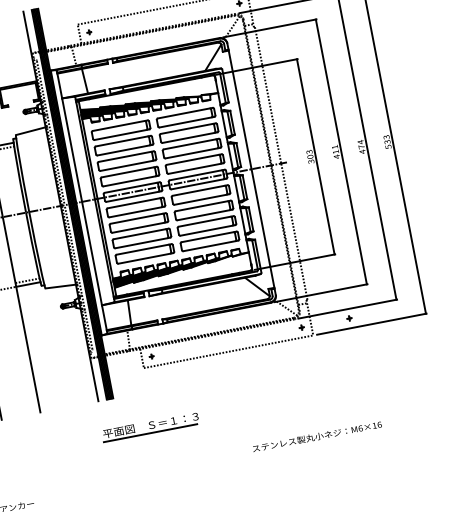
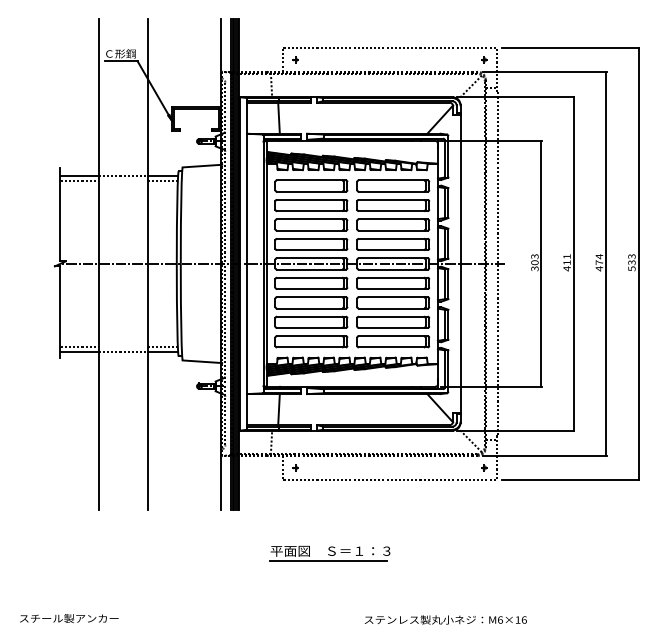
part: (349, 318) -> (544, 467), removed
part: (150, 427) -> (329, 553), moved
text: (316, 436) -> (445, 619), moved

